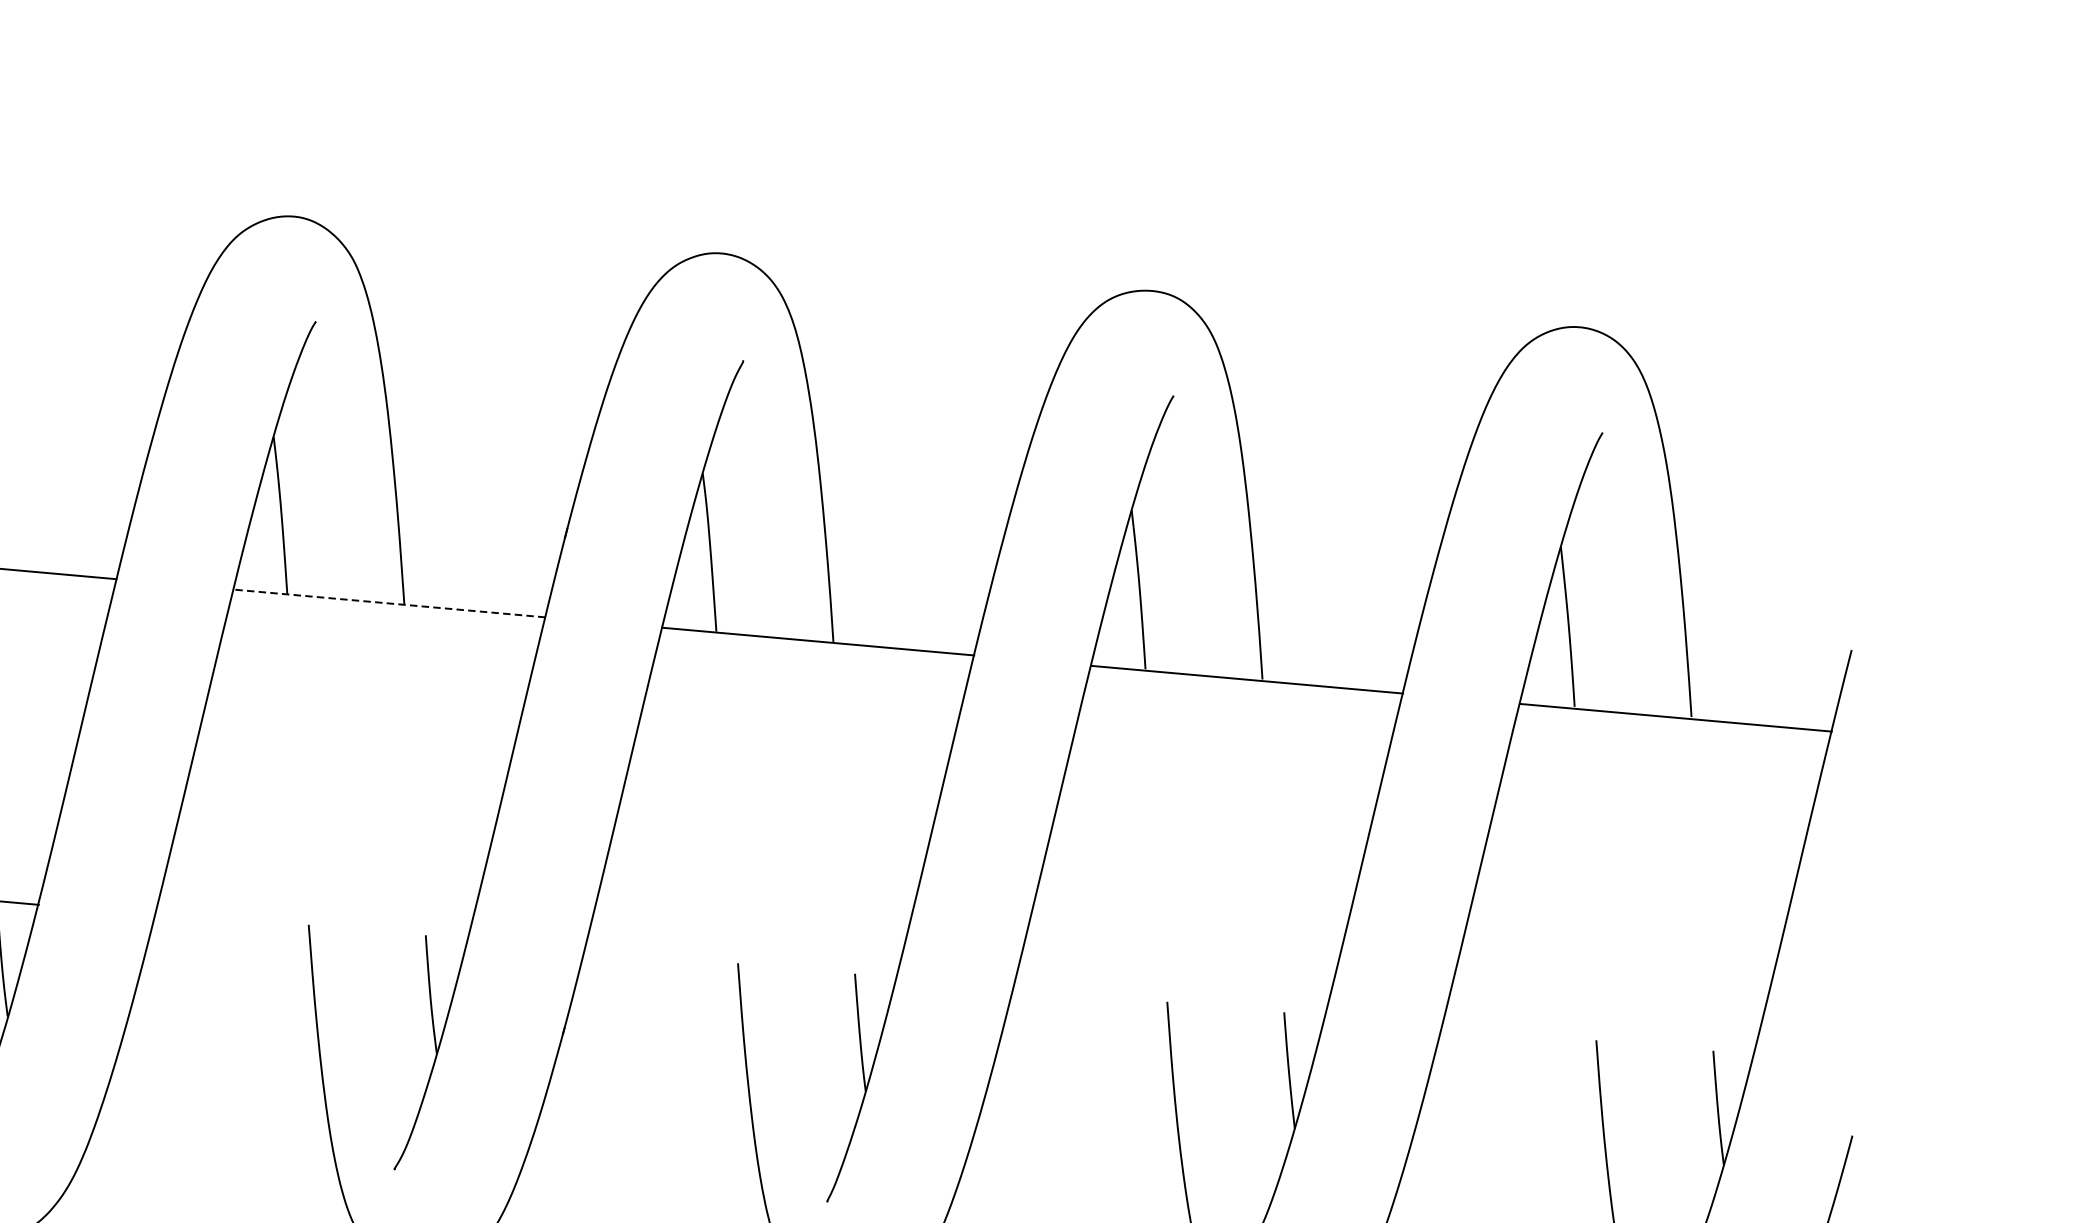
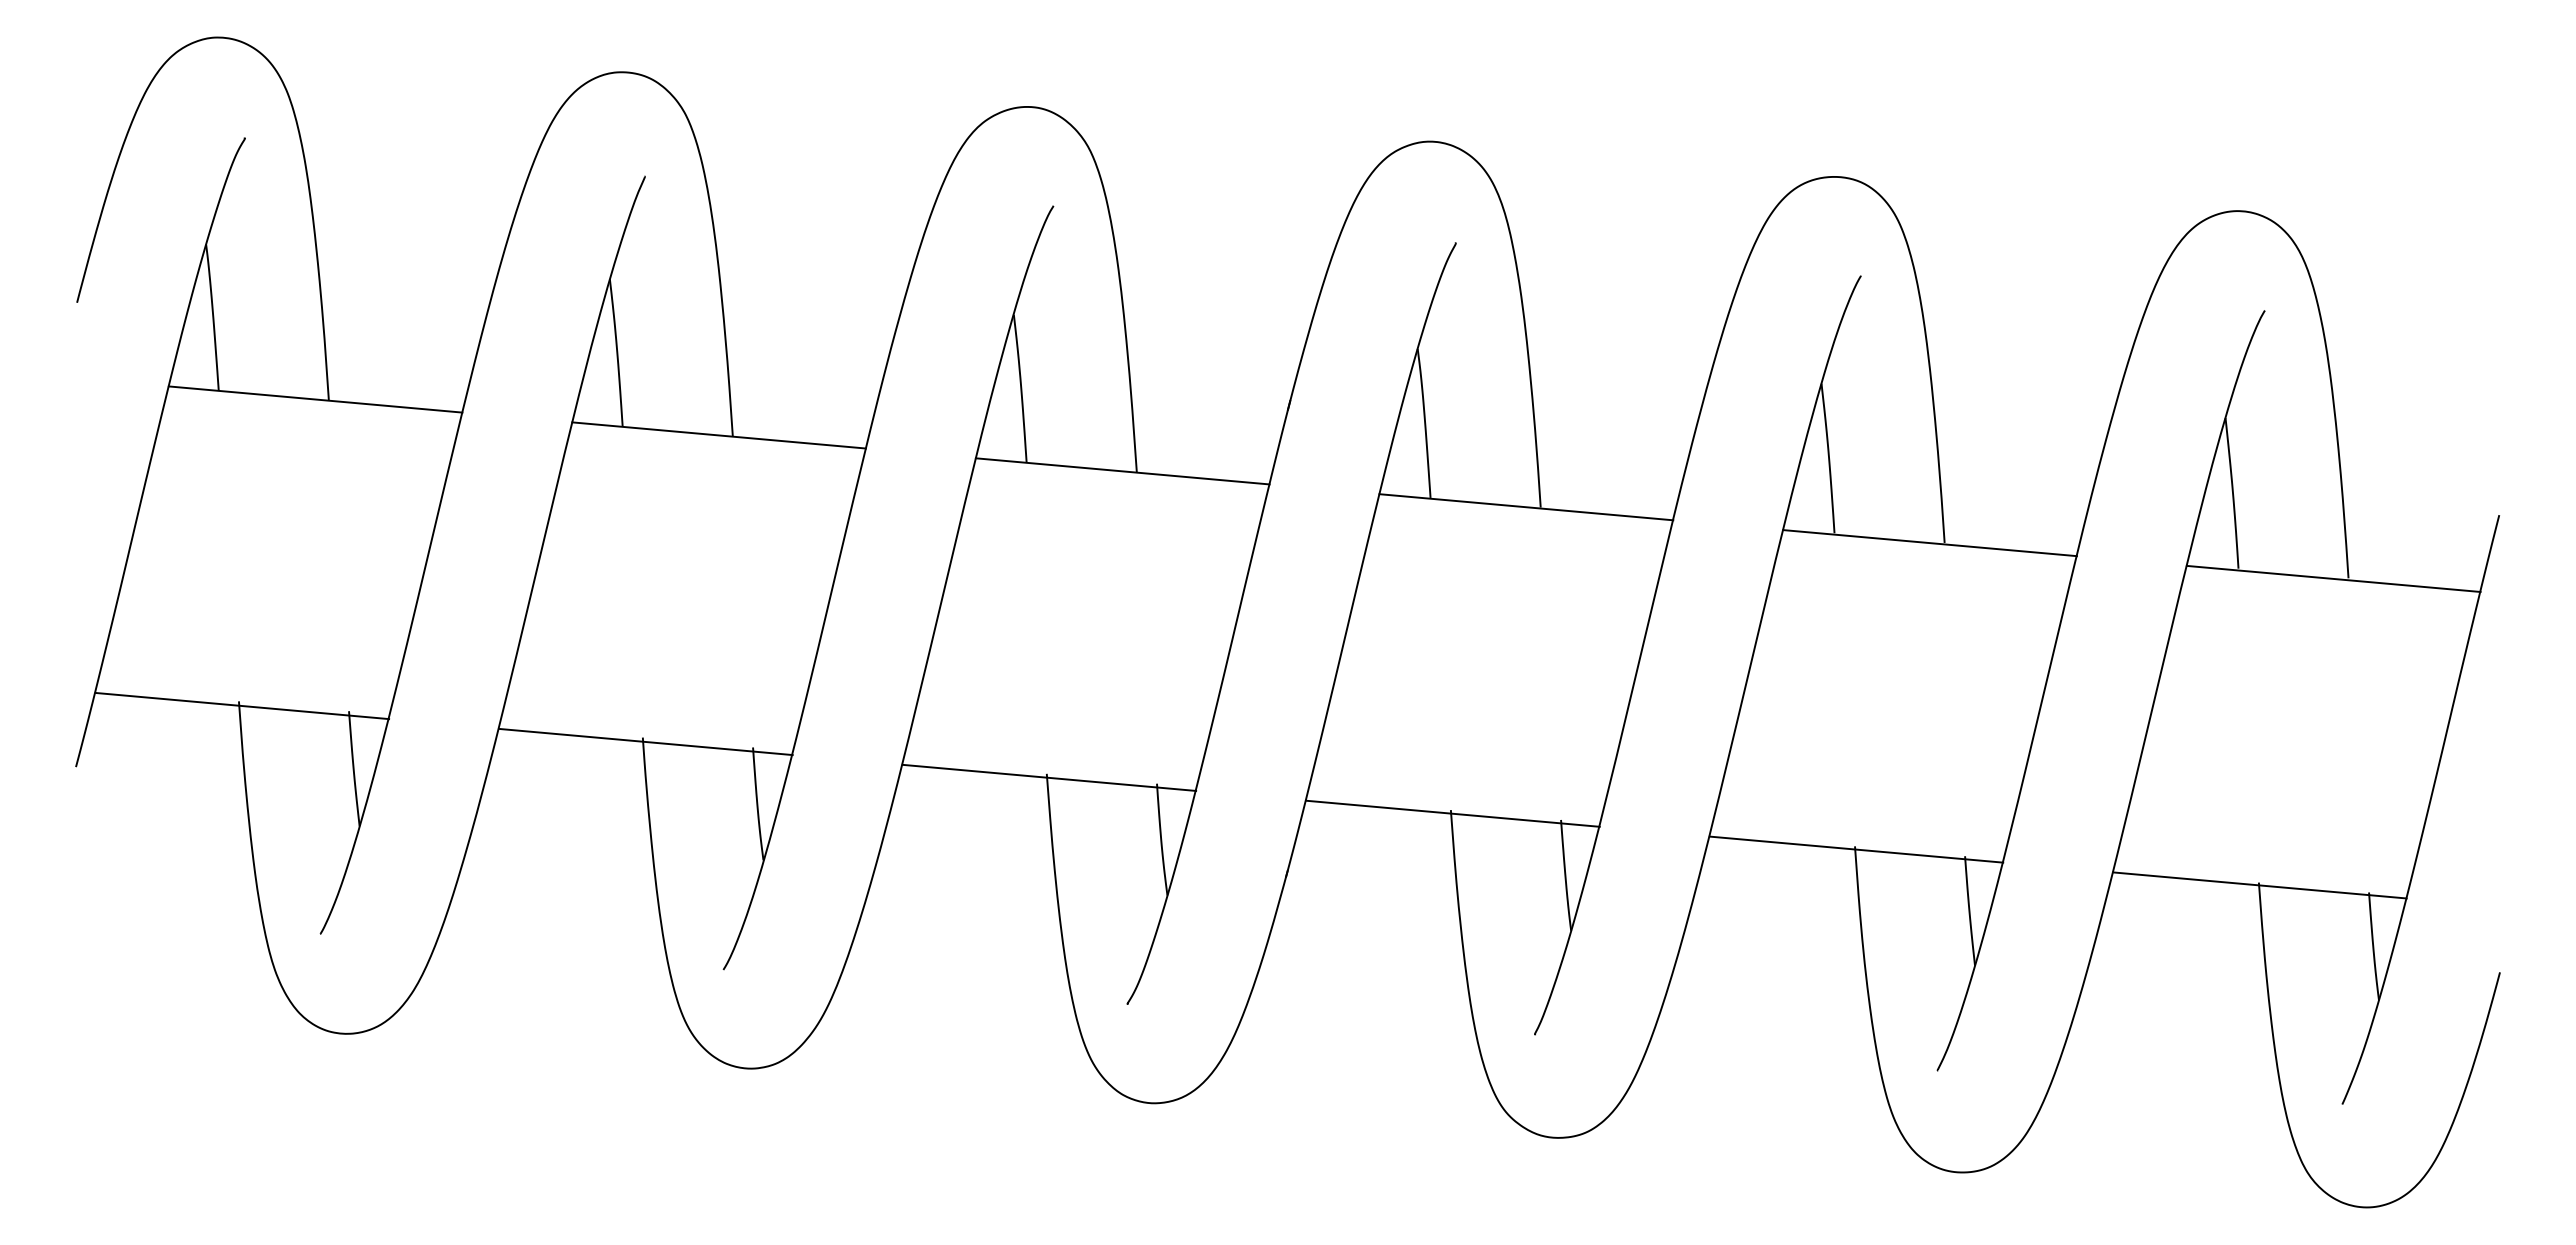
line: (389, 603) -> (1122, 471), dashed -> solid
line: (311, 928) -> (1049, 777), added
line: (739, 966) -> (1452, 813), added
line: (1168, 1005) -> (1856, 849), added
line: (1596, 1043) -> (2259, 885), added

